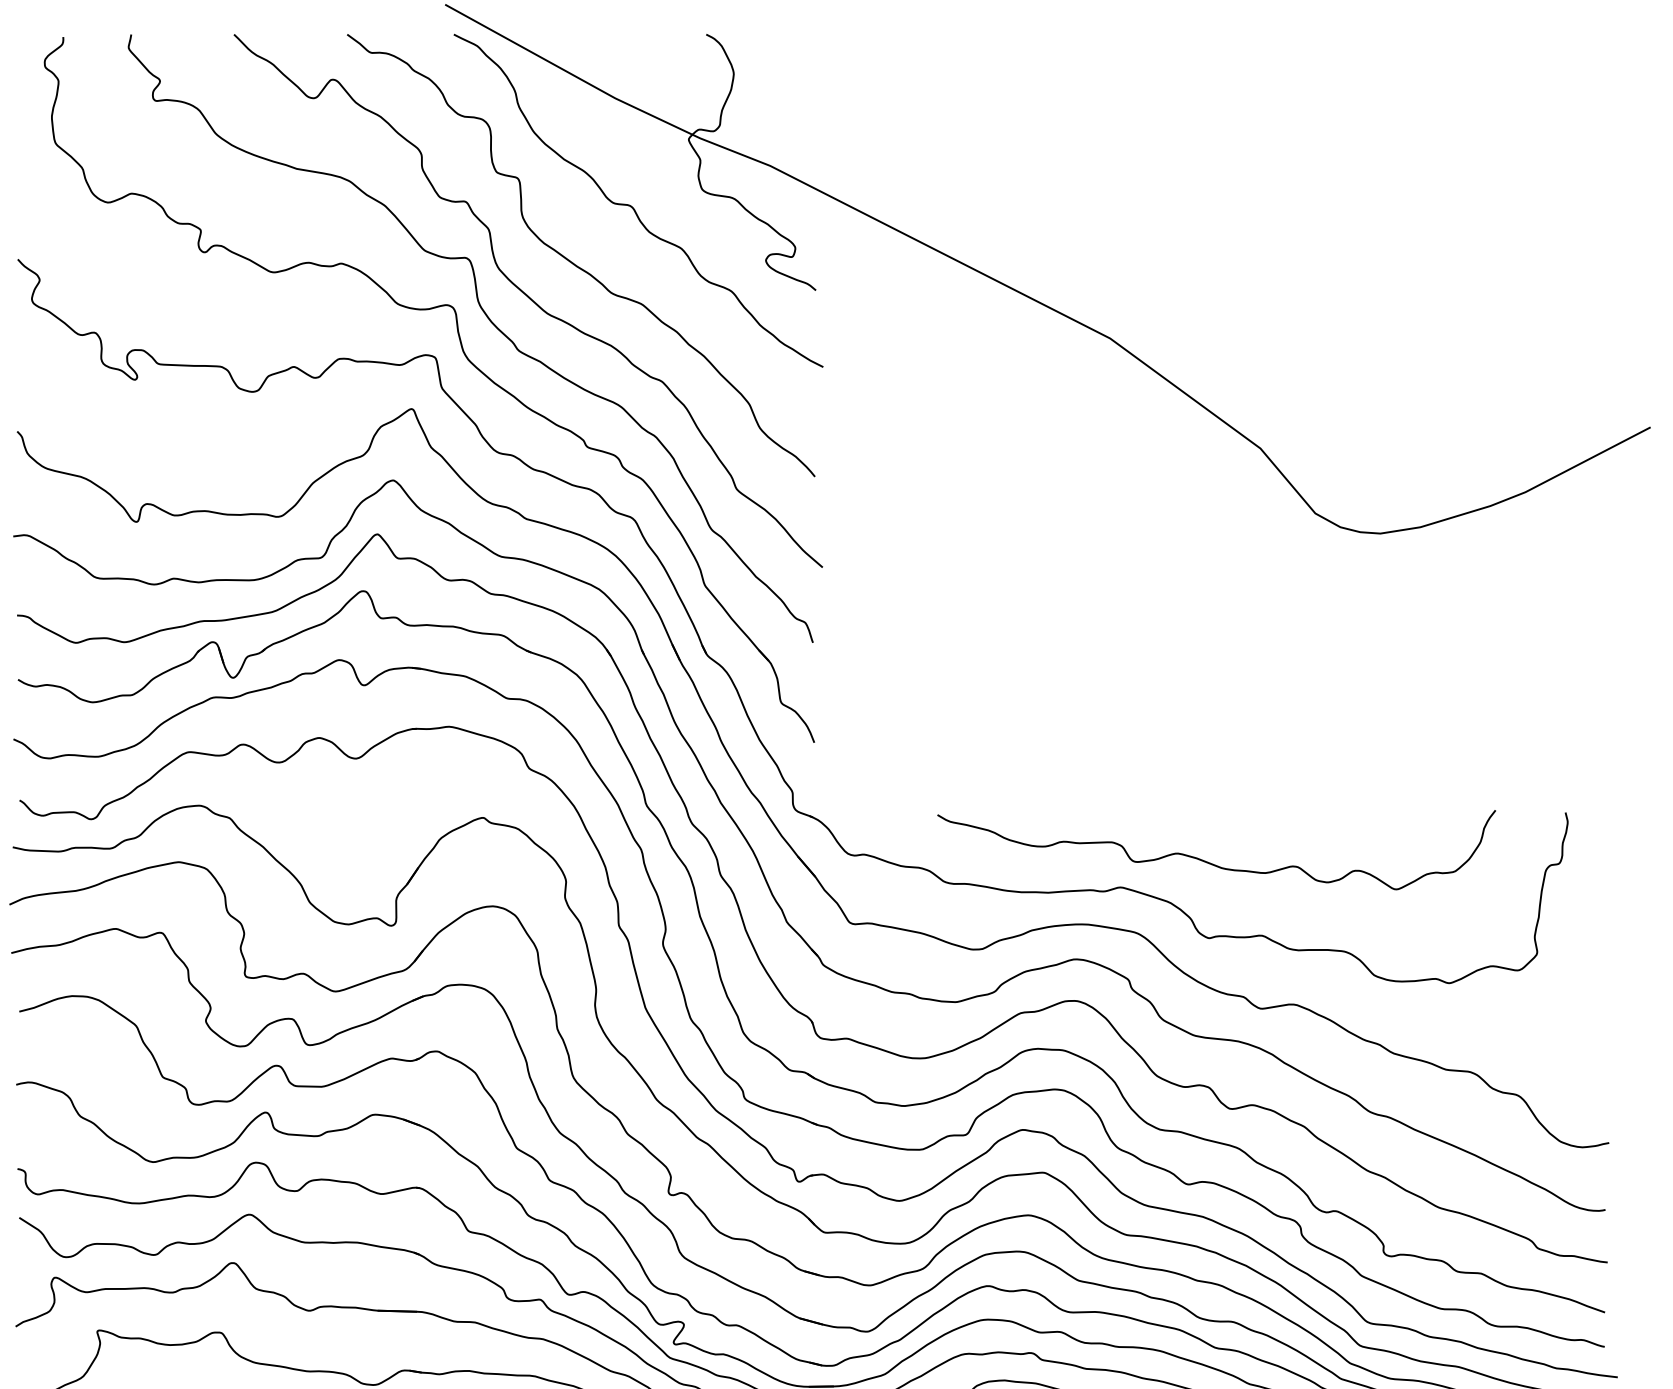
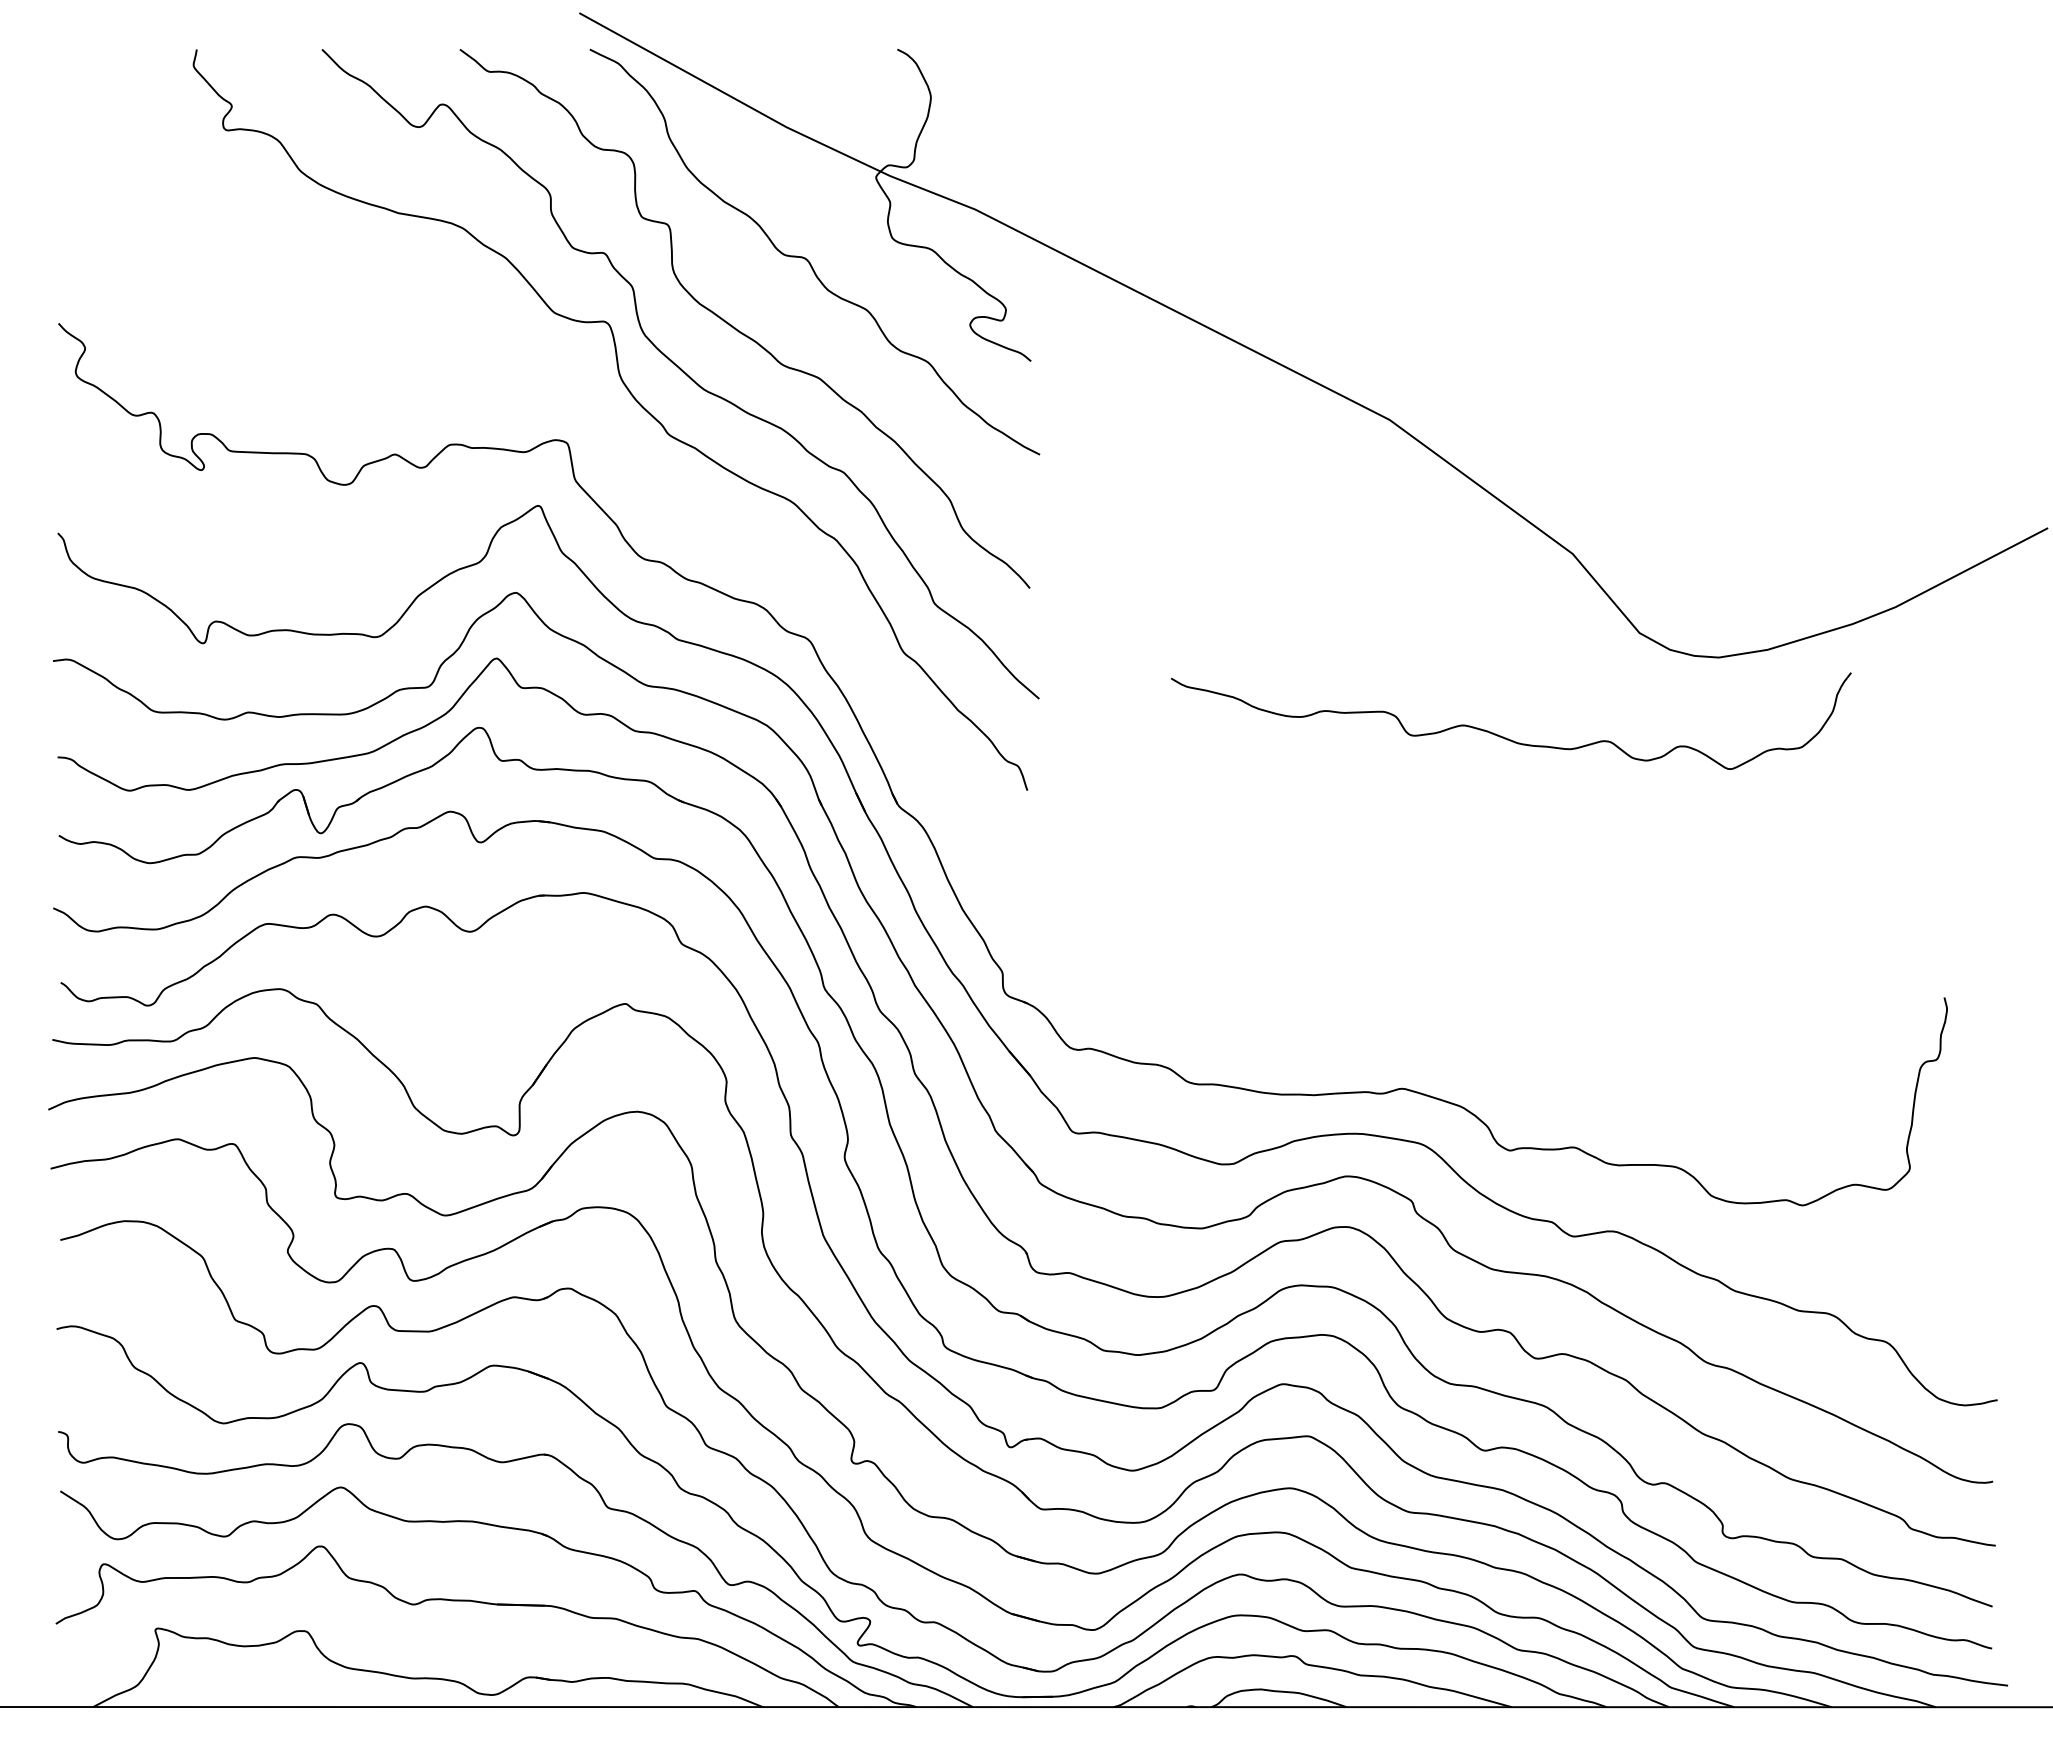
part: (467, 360) -> (606, 446), removed
curve: (1212, 863) -> (1506, 737), moved

